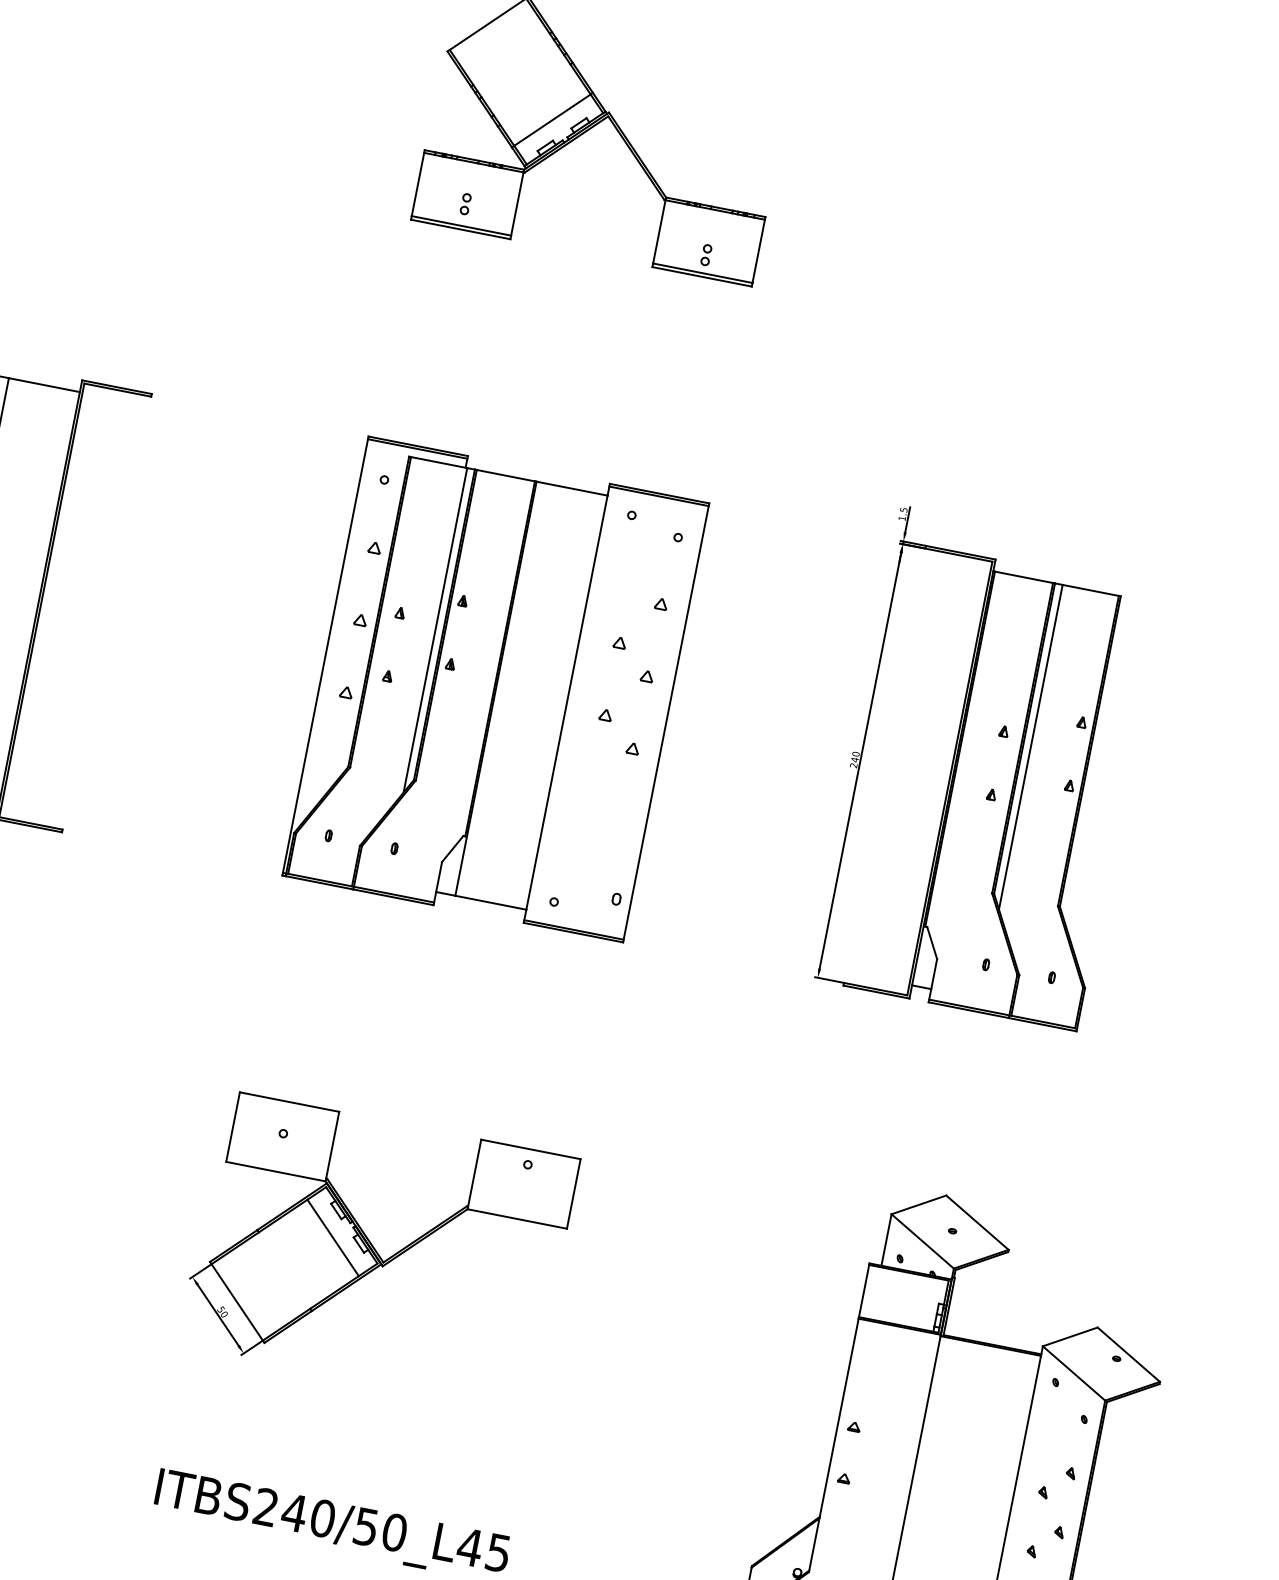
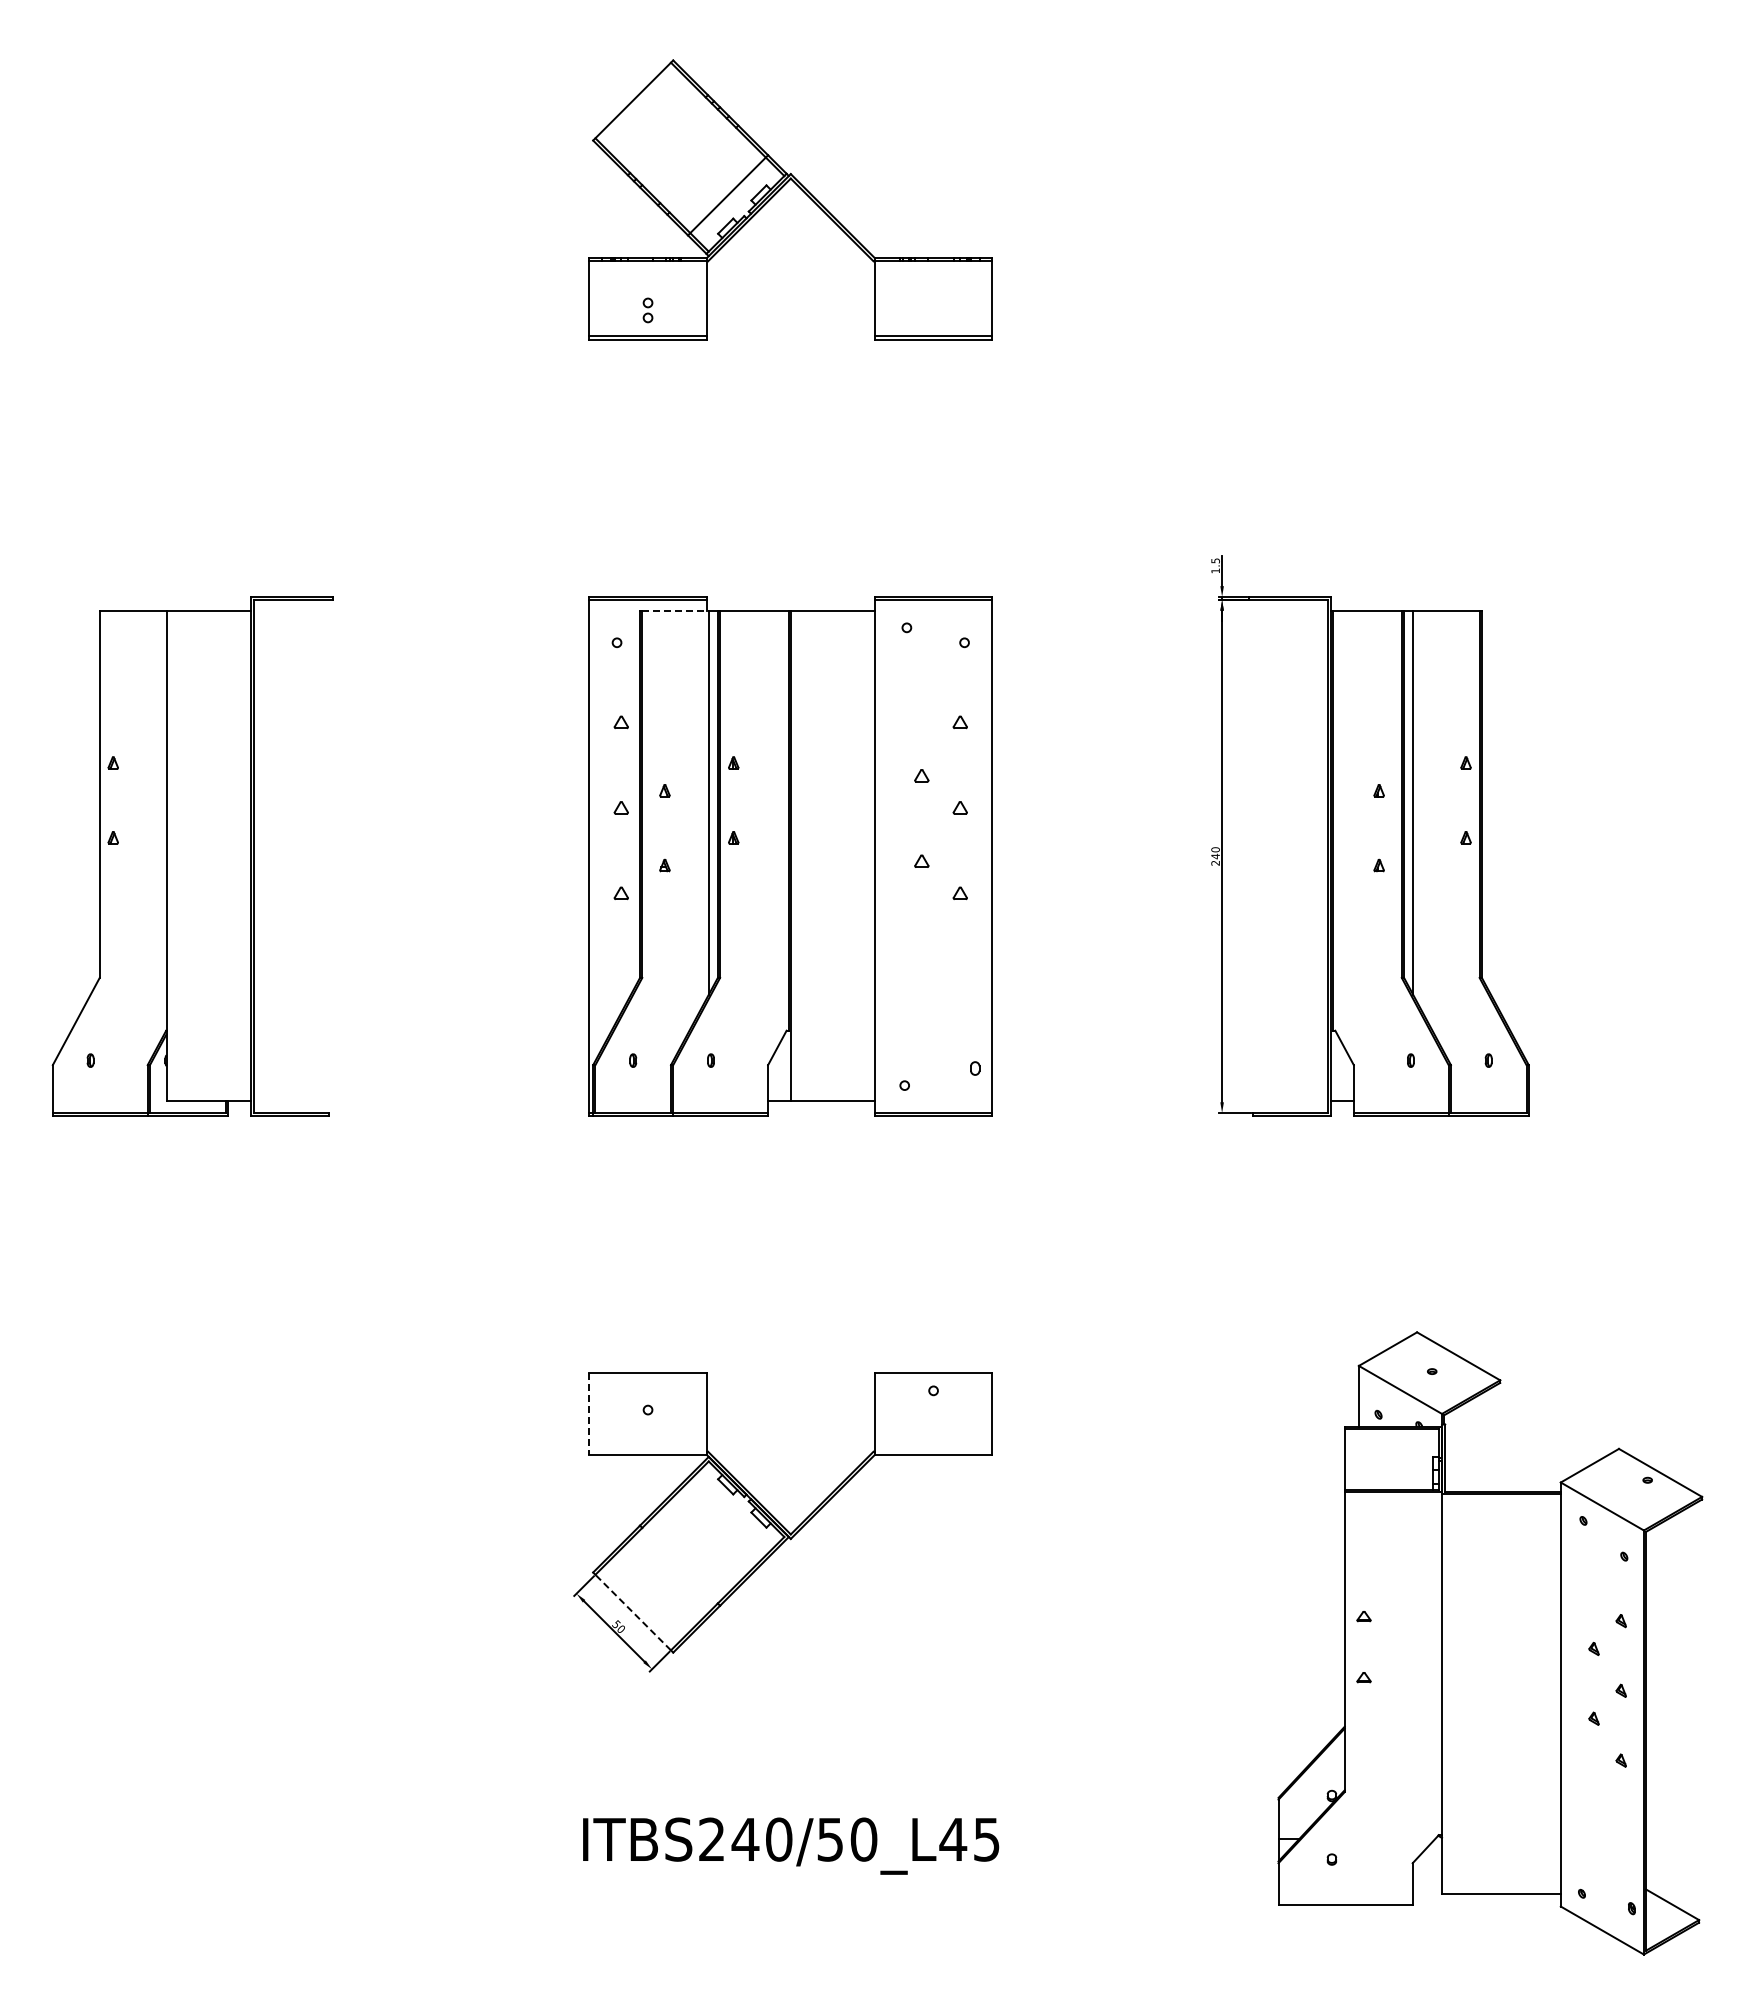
part: (706, 254) -> (933, 314), removed
line: (440, 462) -> (676, 610), solid -> dashed
line: (233, 1127) -> (589, 1414), solid -> dashed
line: (332, 1237) -> (727, 1517), removed
line: (236, 1302) -> (632, 1612), solid -> dashed

